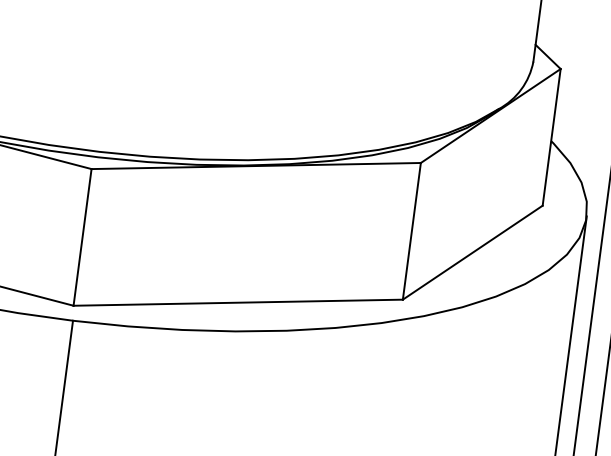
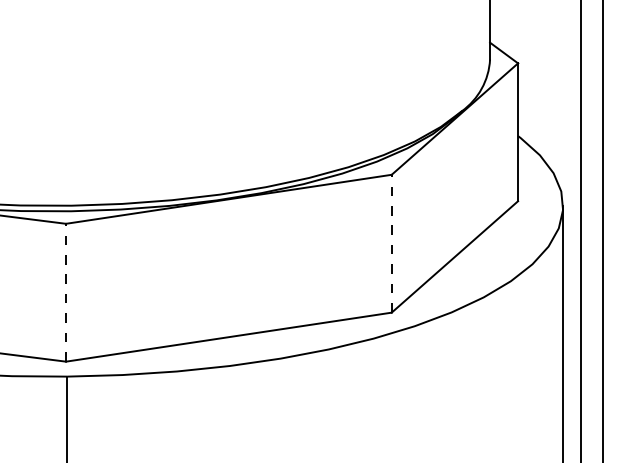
line: (411, 231) -> (391, 243), solid -> dashed
line: (83, 237) -> (66, 292), solid -> dashed

